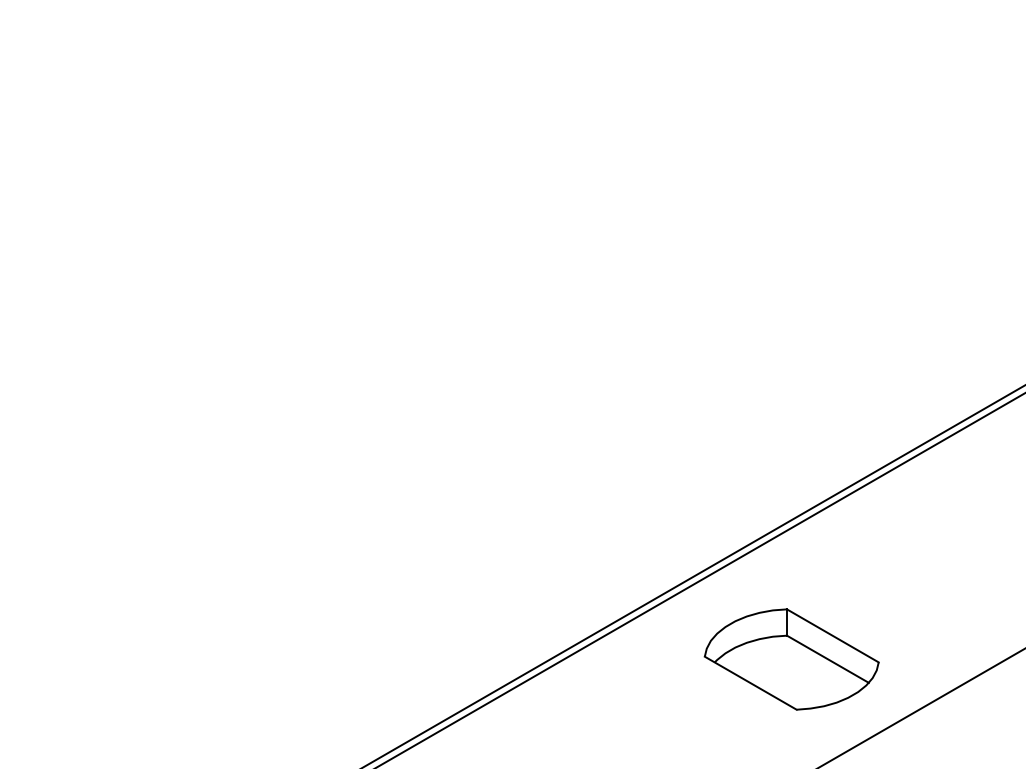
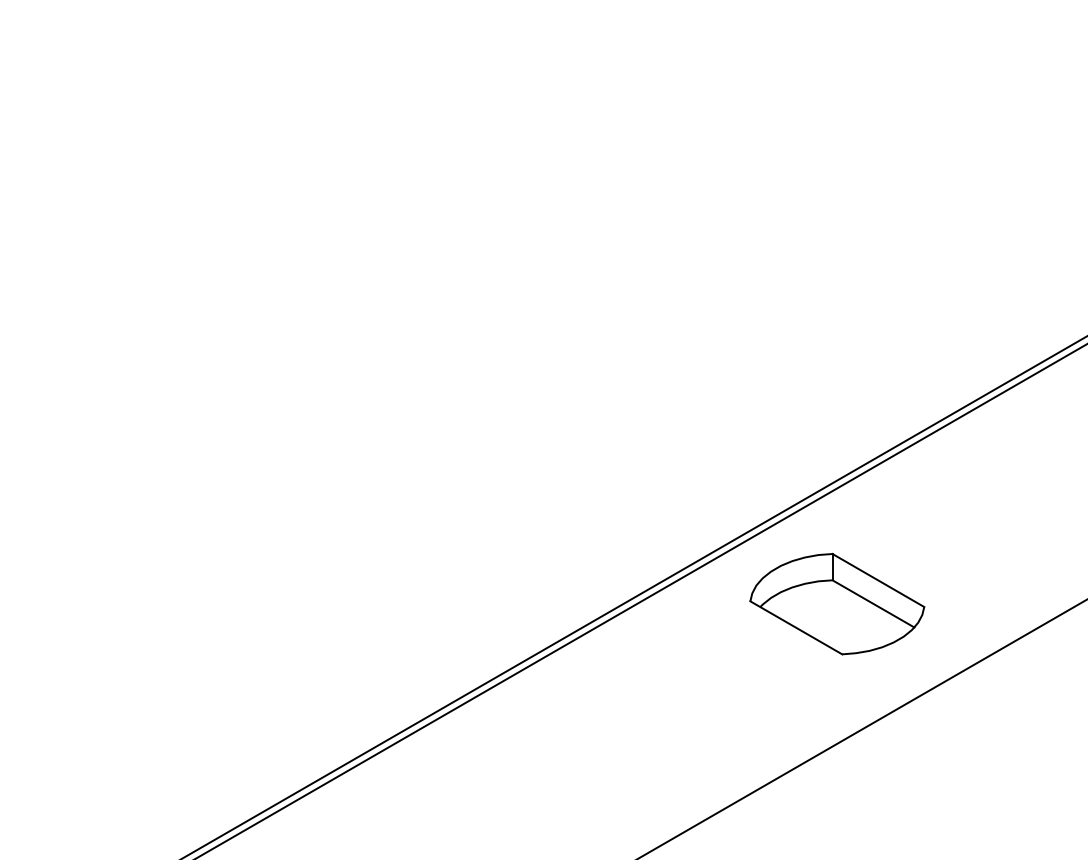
part: (791, 659) -> (837, 604), moved

